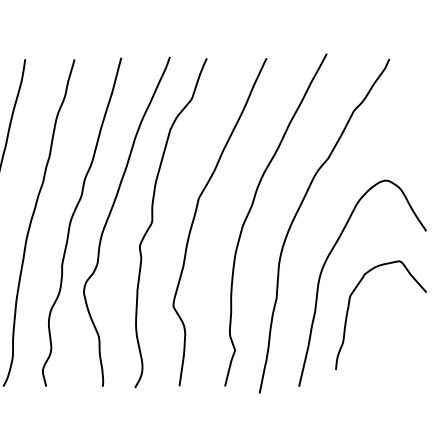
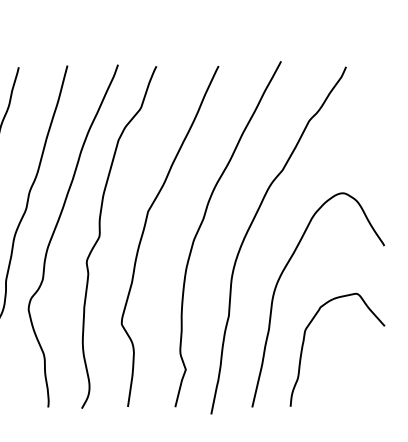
part: (349, 307) -> (304, 341), moved

